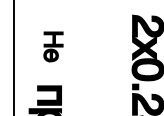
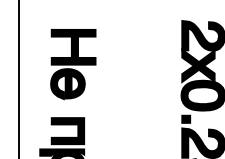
part: (53, 46) -> (73, 63), size x1.67

